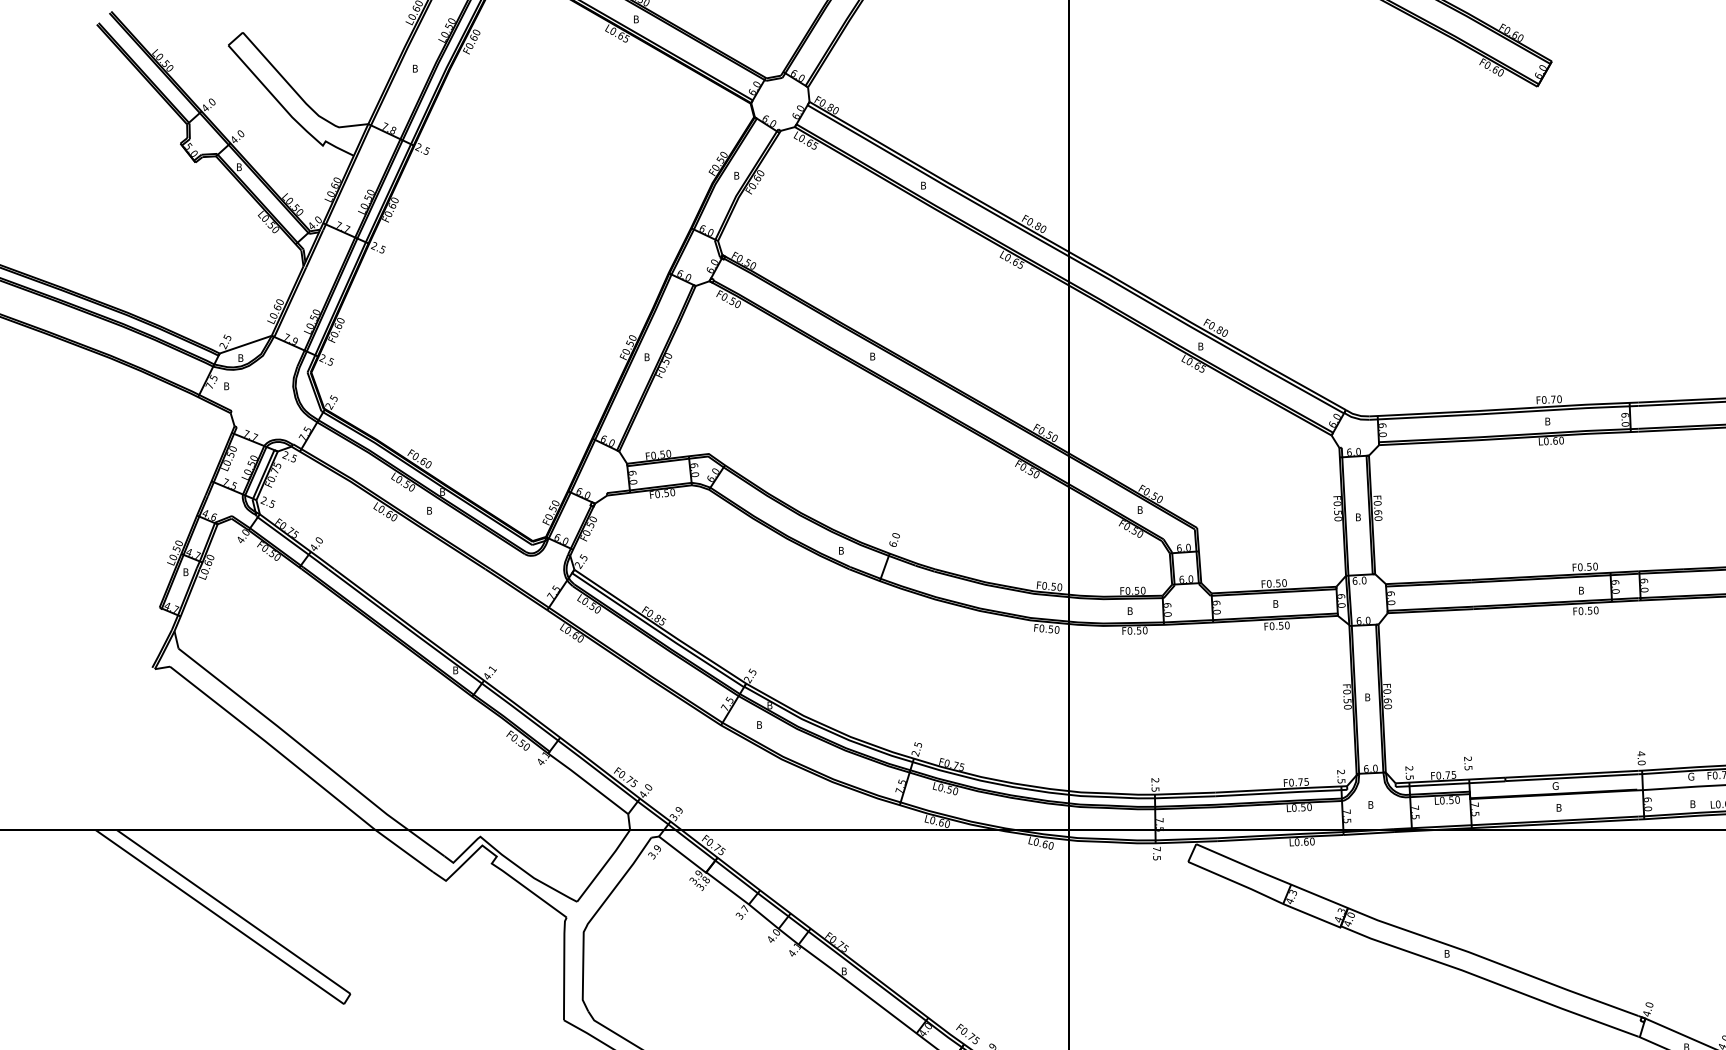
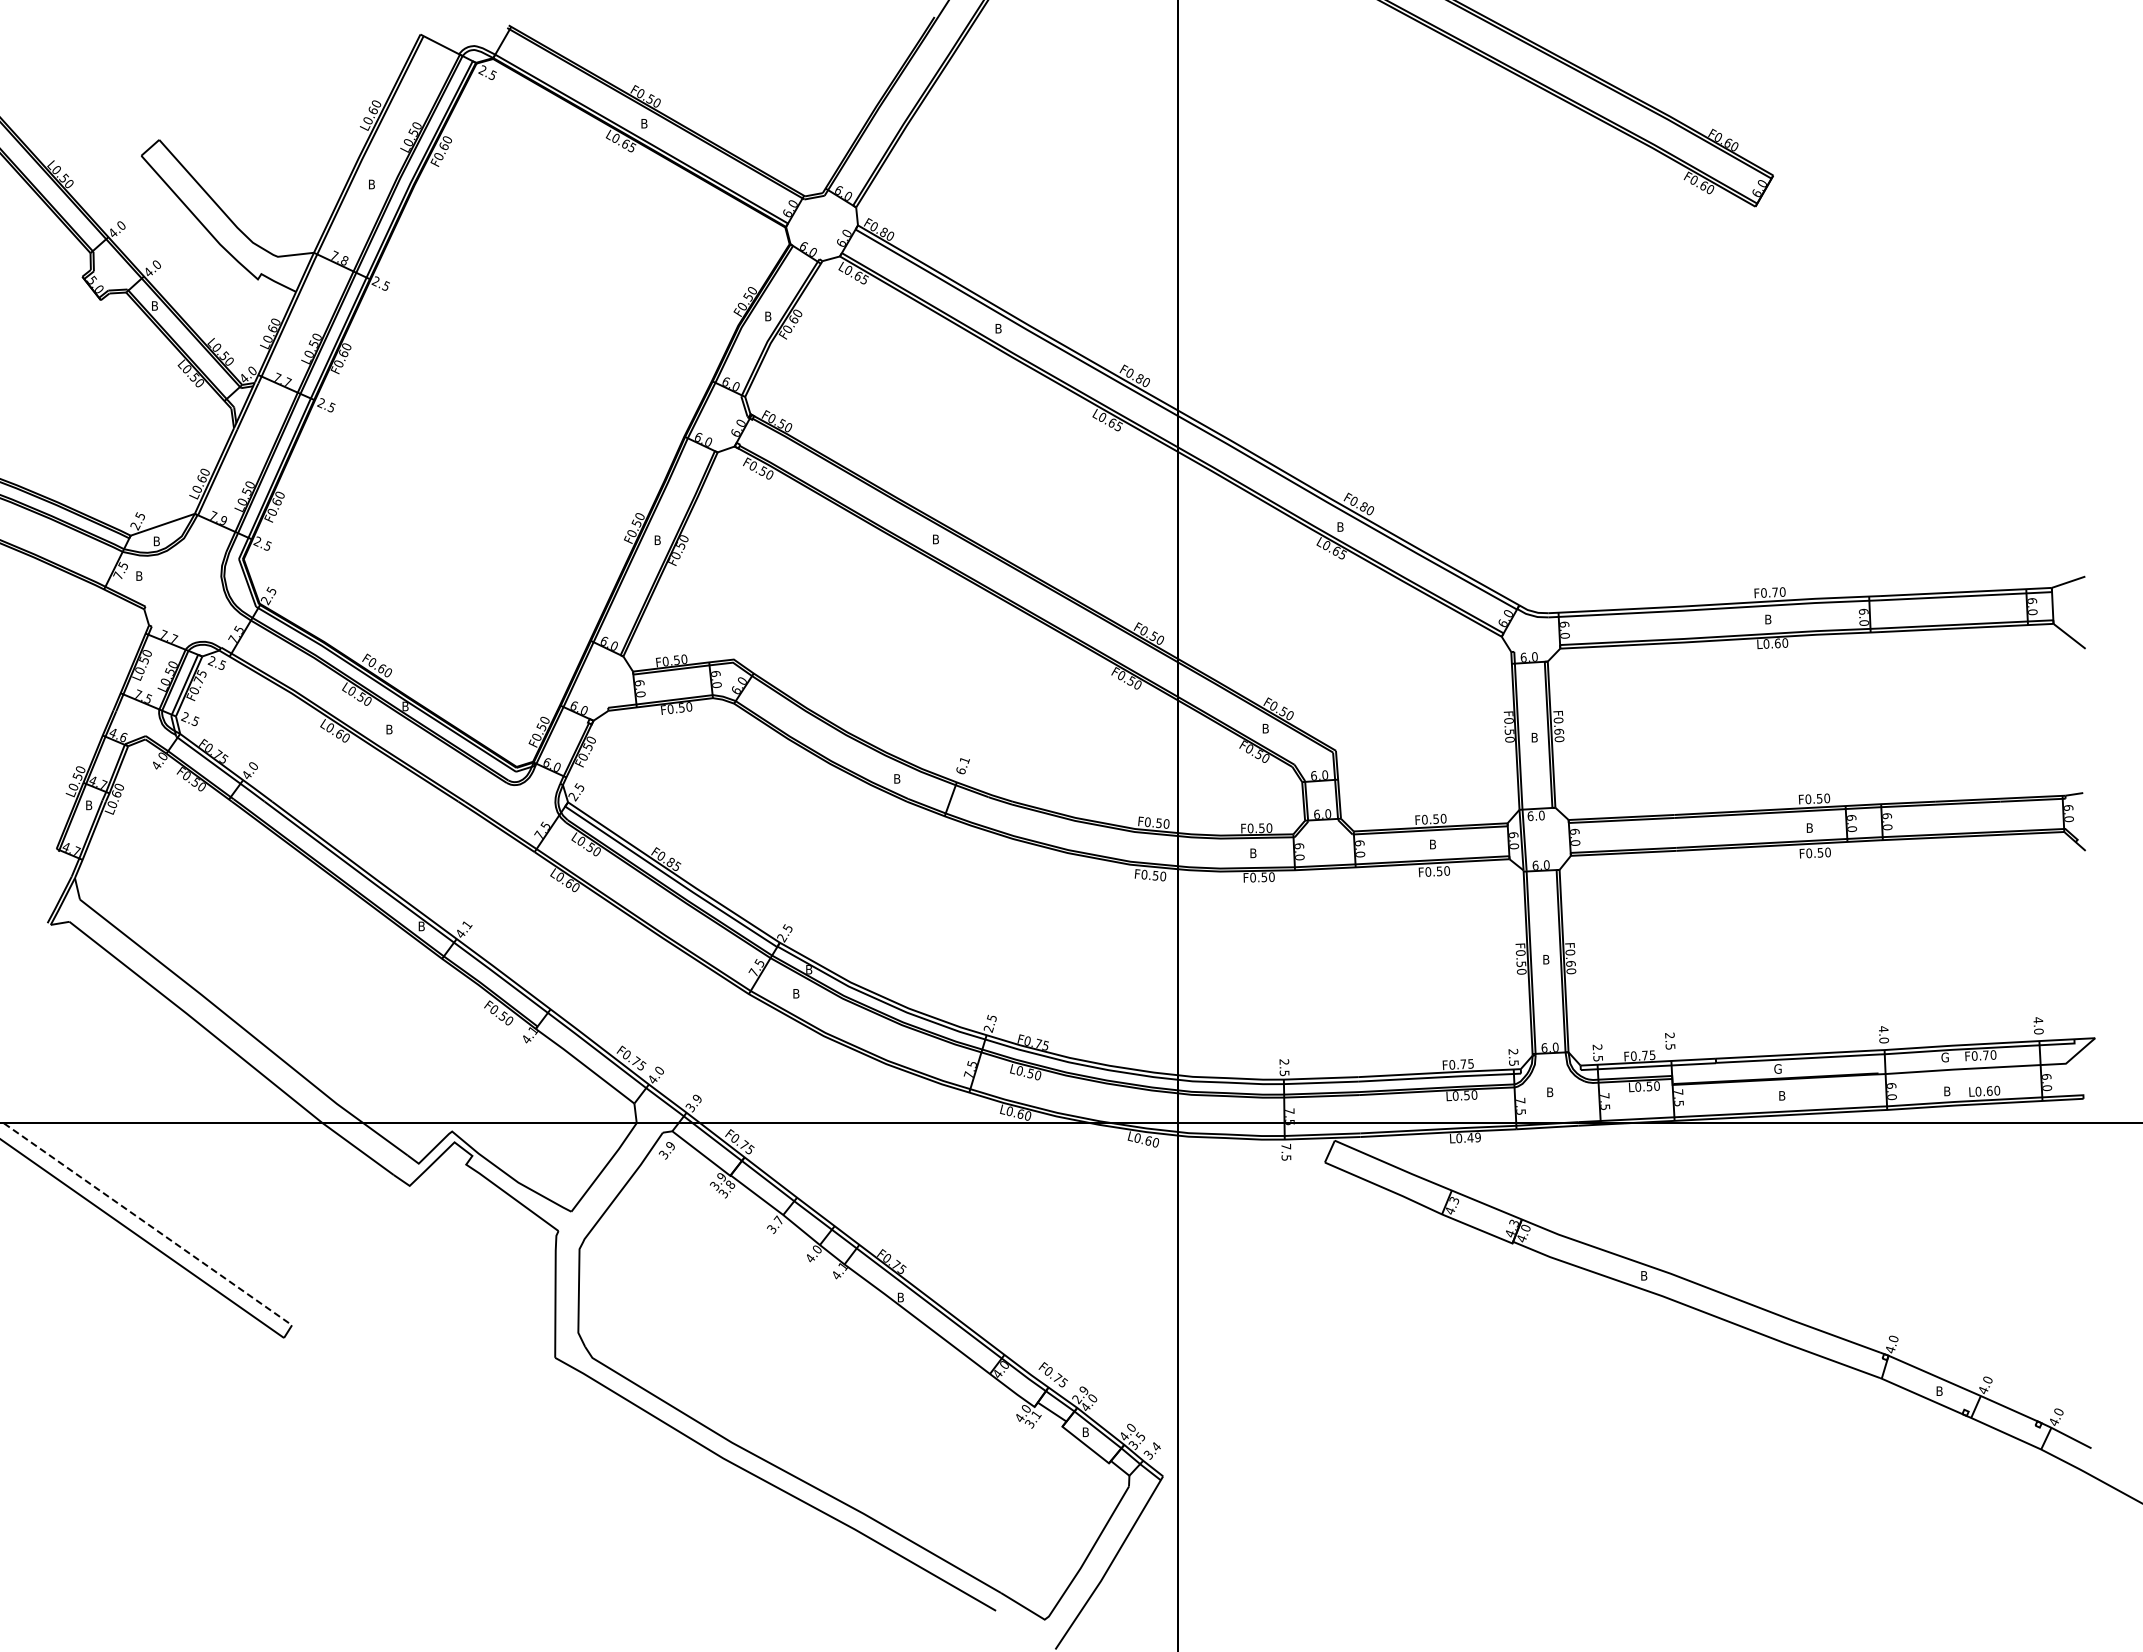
text: (895, 535) -> (964, 760), 6.0 -> 6.1
text: (1308, 841) -> (1473, 1137), L0.60 -> L0.49
line: (234, 912) -> (148, 1224), solid -> dashed

